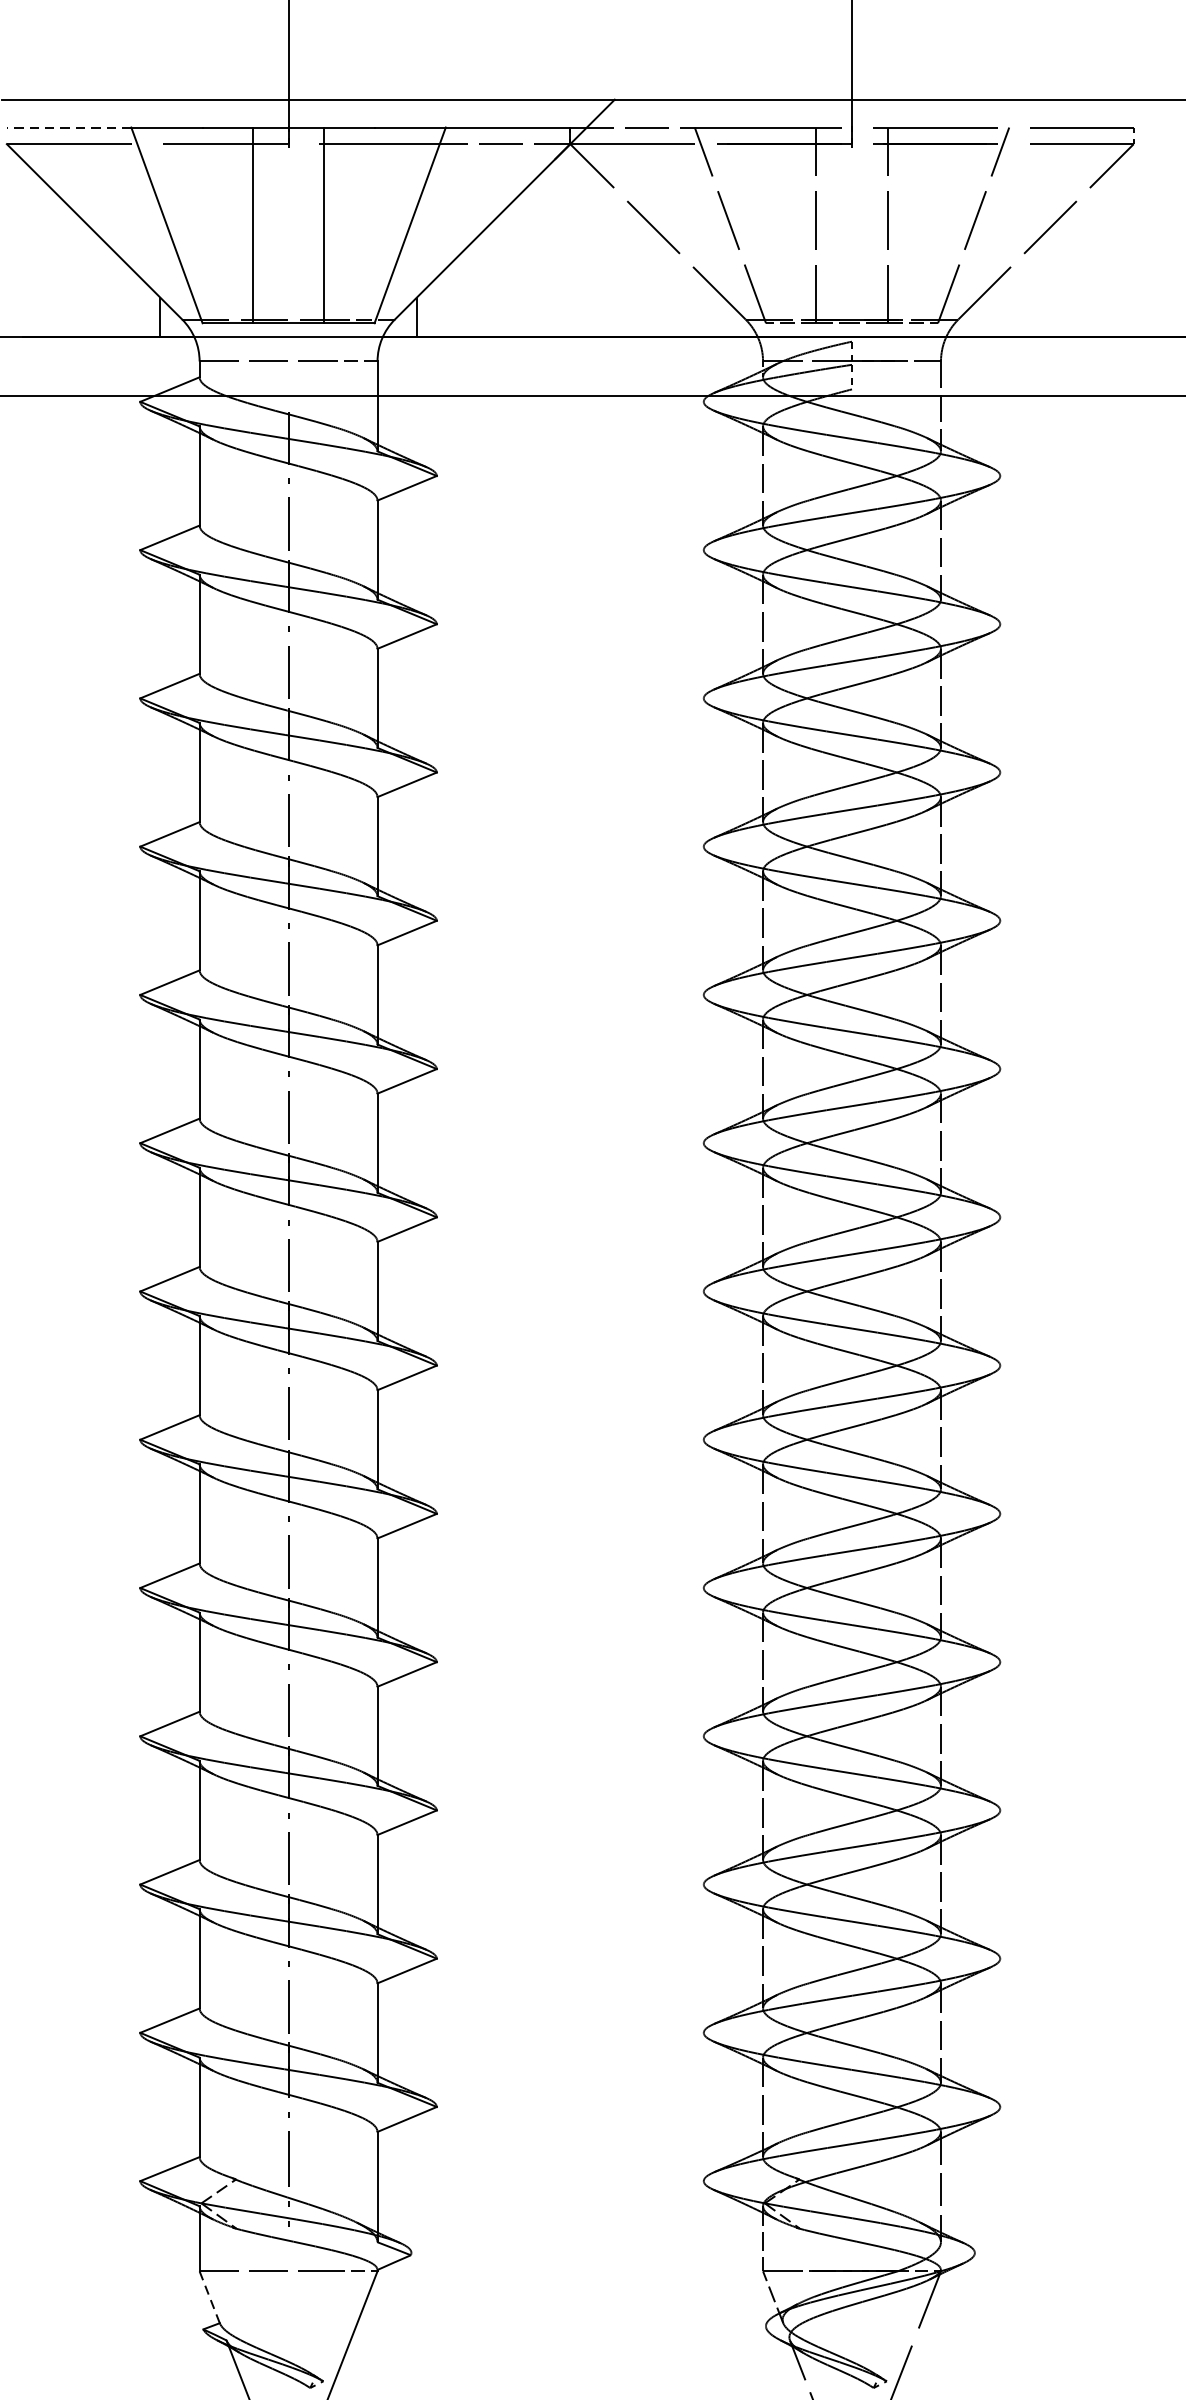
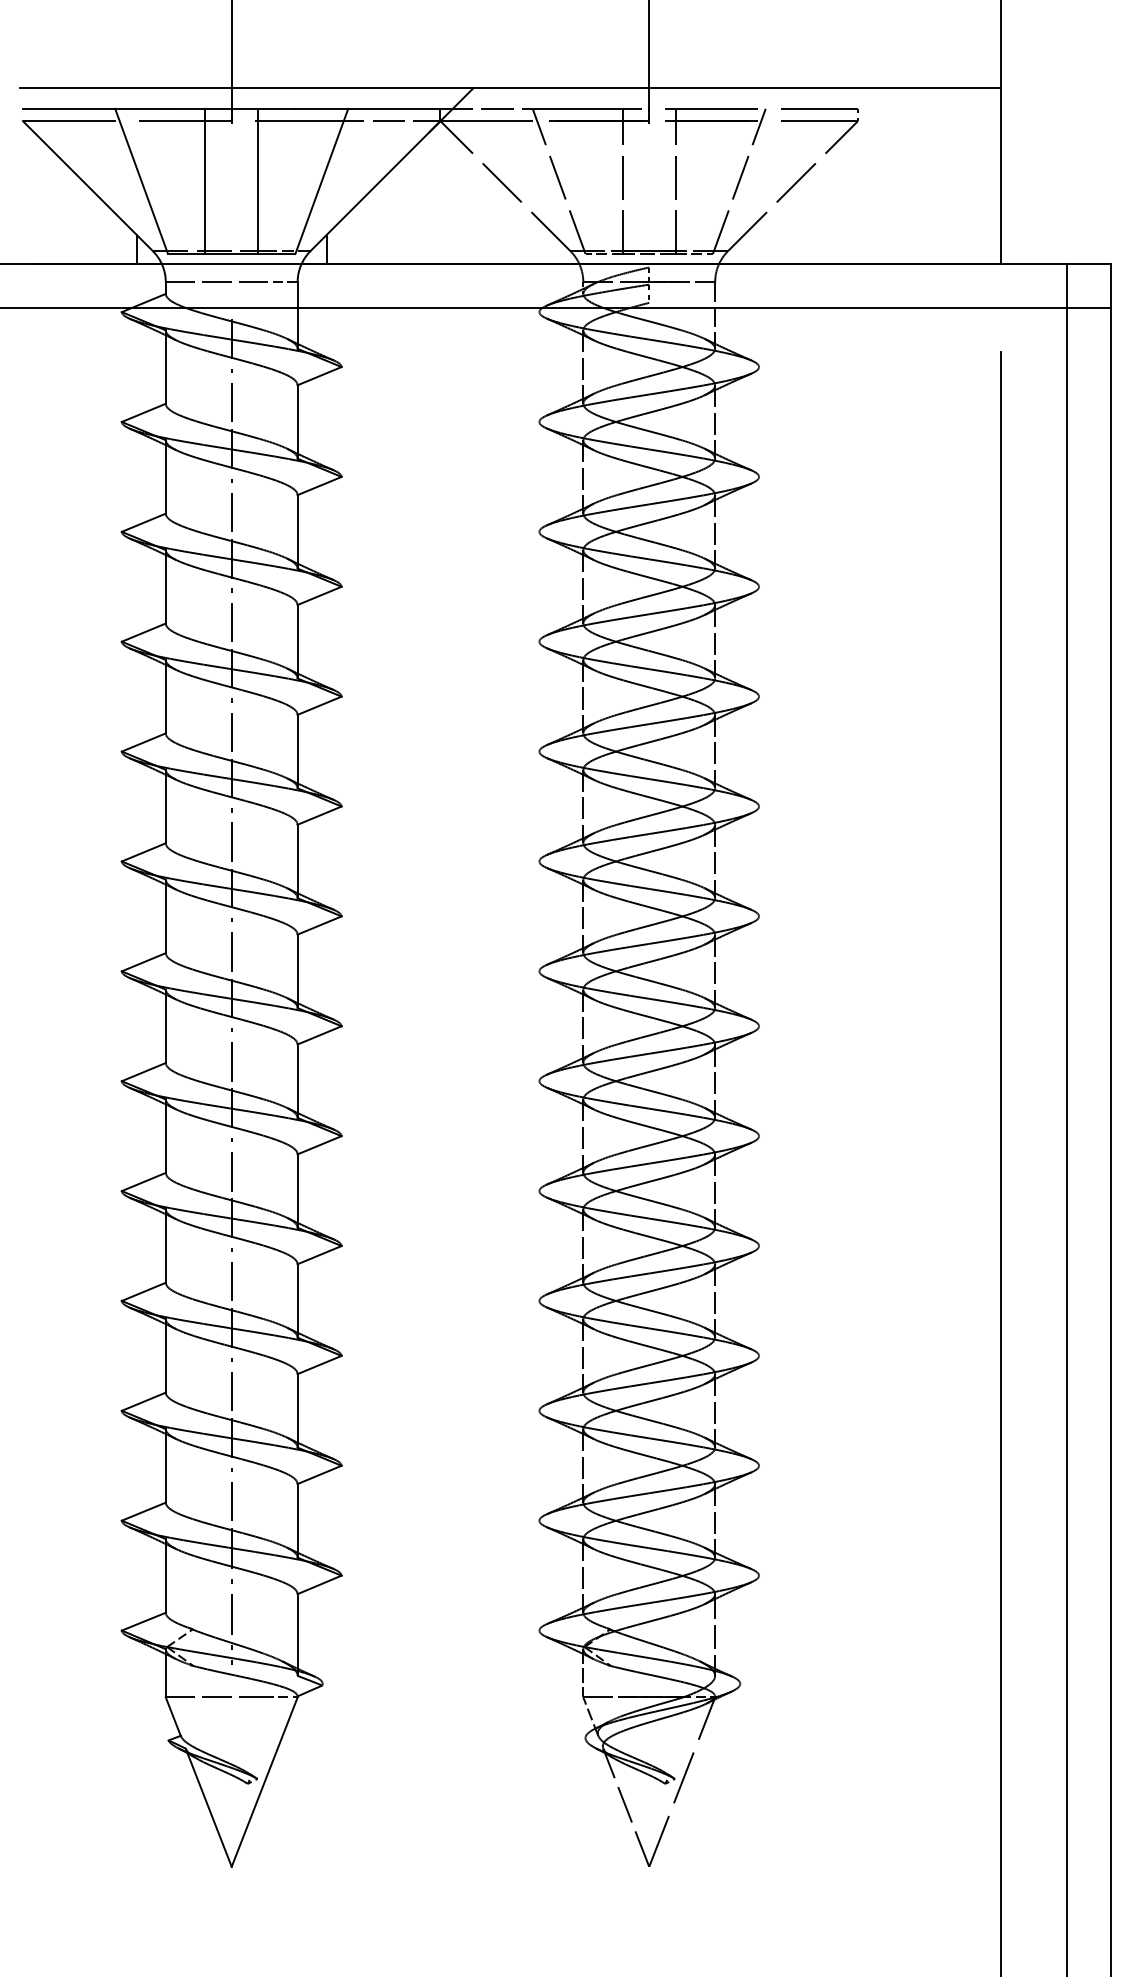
line: (68, 127) -> (68, 108), dashed -> solid
line: (210, 2297) -> (173, 1716), dashed -> solid

